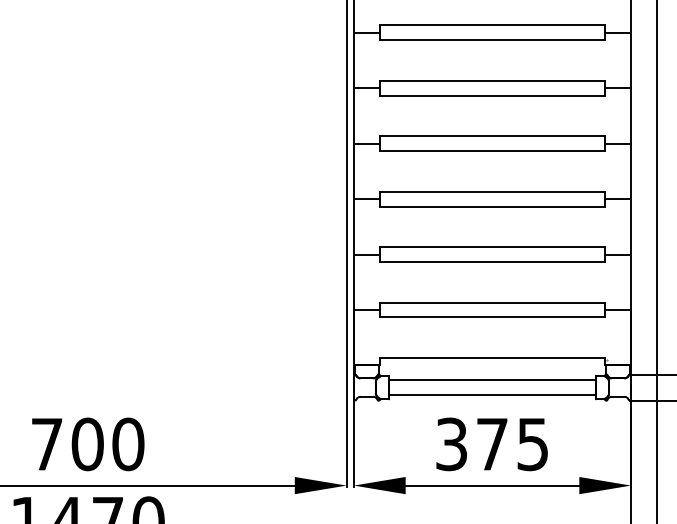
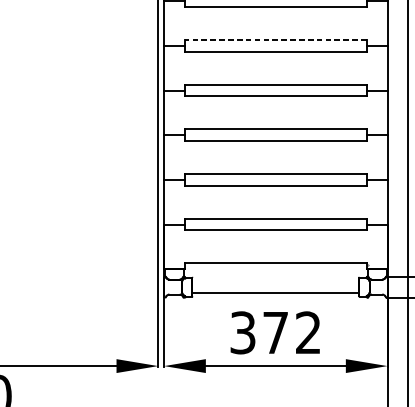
line: (492, 80) -> (275, 39), solid -> dashed
line: (492, 380) -> (275, 281), removed
text: (532, 444) -> (308, 332), 375 -> 372

